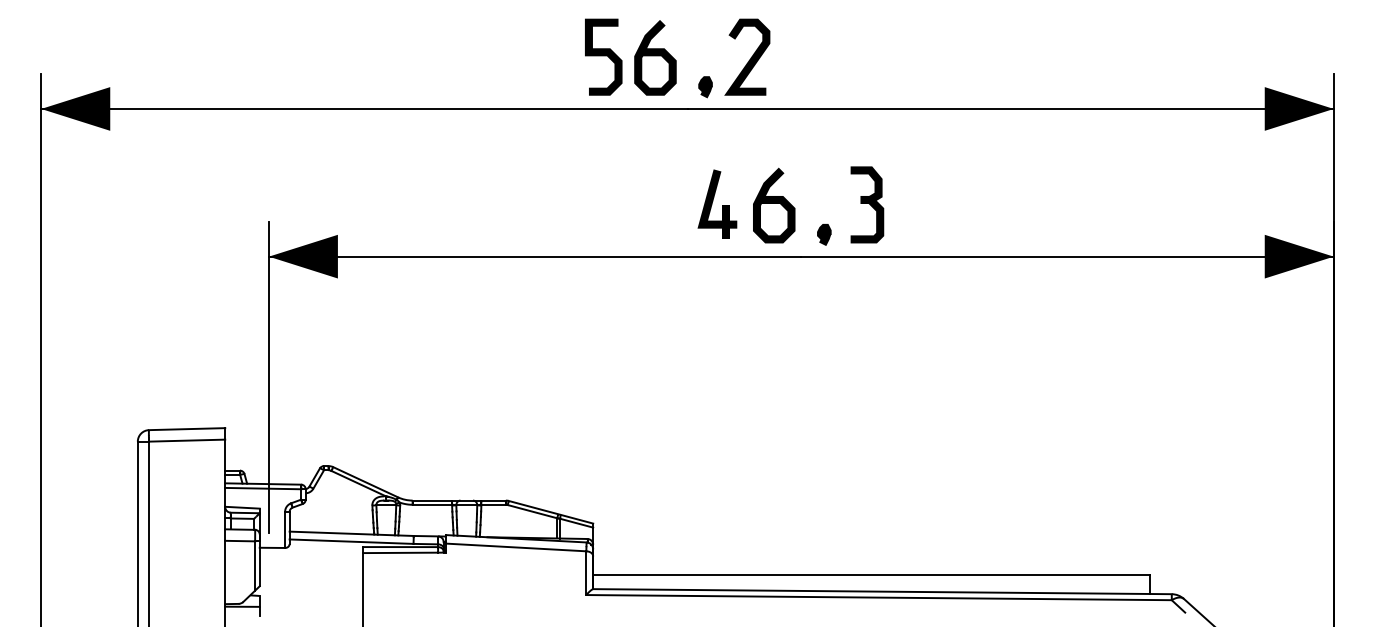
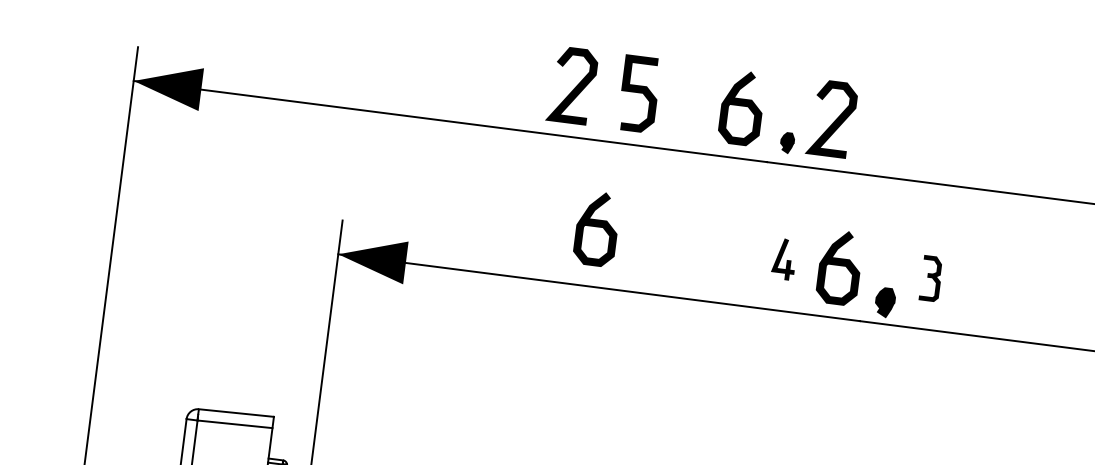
curve: (603, 56) -> (639, 93), moved
curve: (485, 57) -> (575, 86), added
curve: (525, 196) -> (597, 227), added
part: (717, 203) -> (784, 258), size x0.6
part: (867, 204) -> (931, 278), size x0.6
part: (824, 234) -> (885, 302), size x1.4

